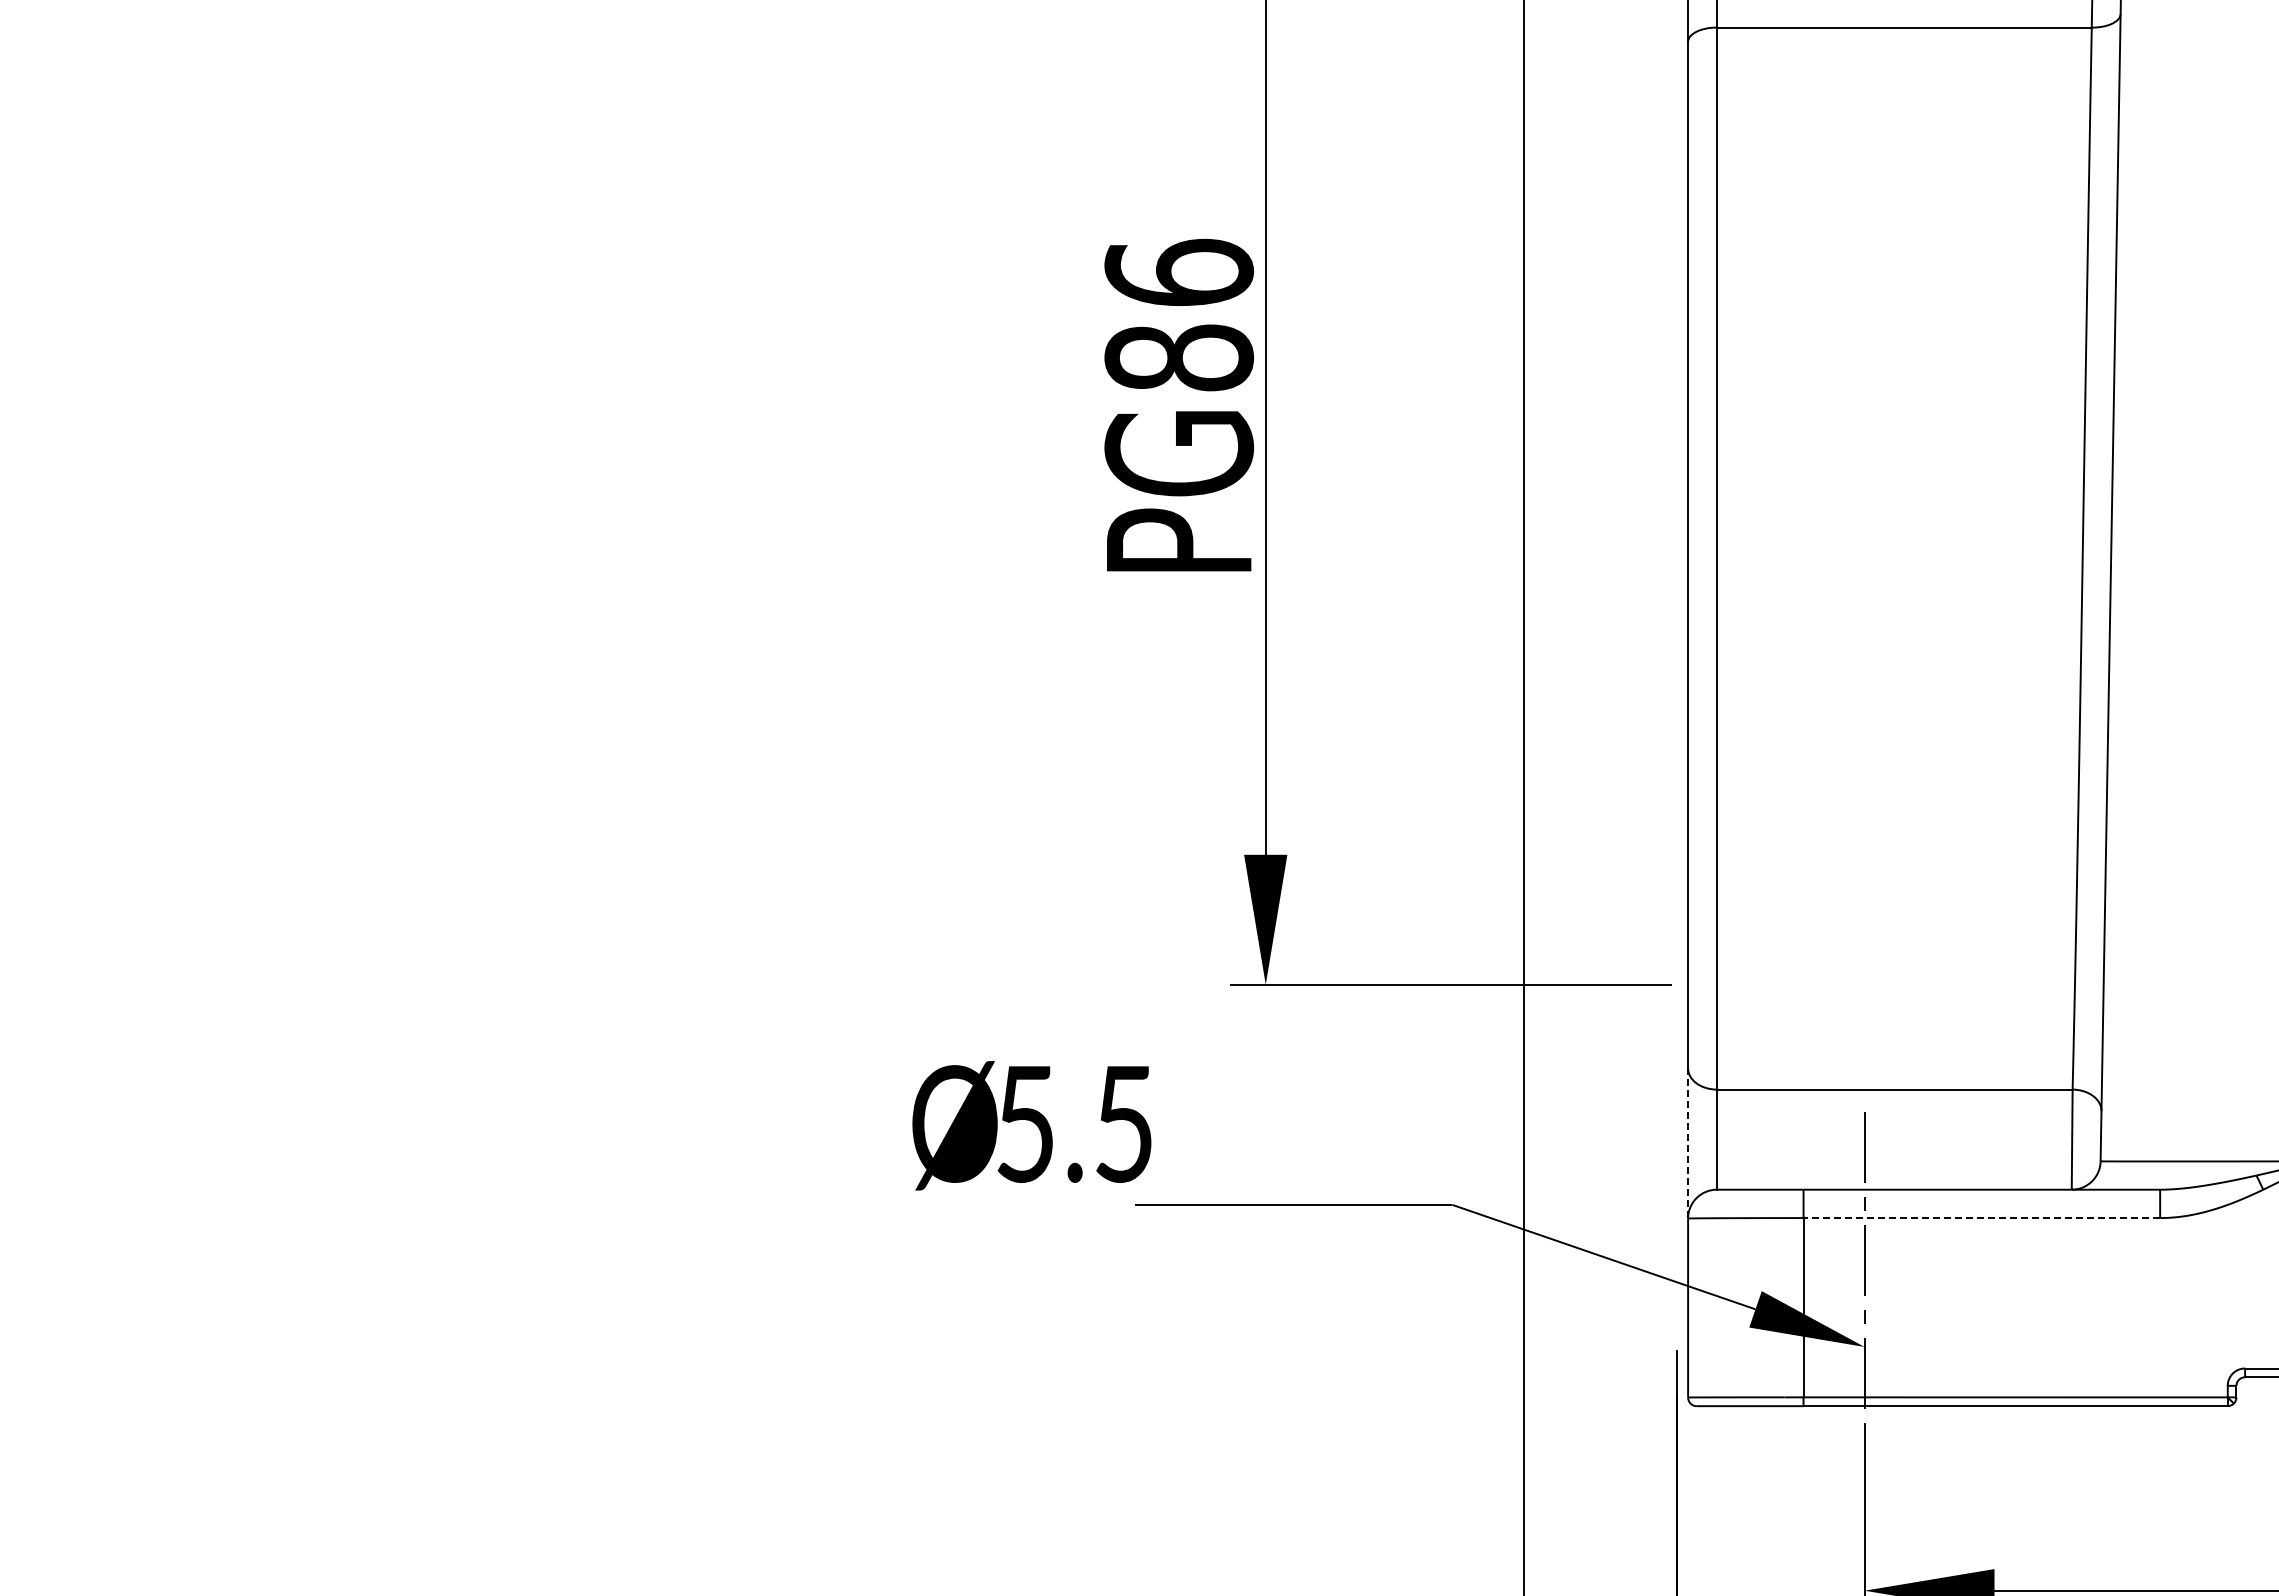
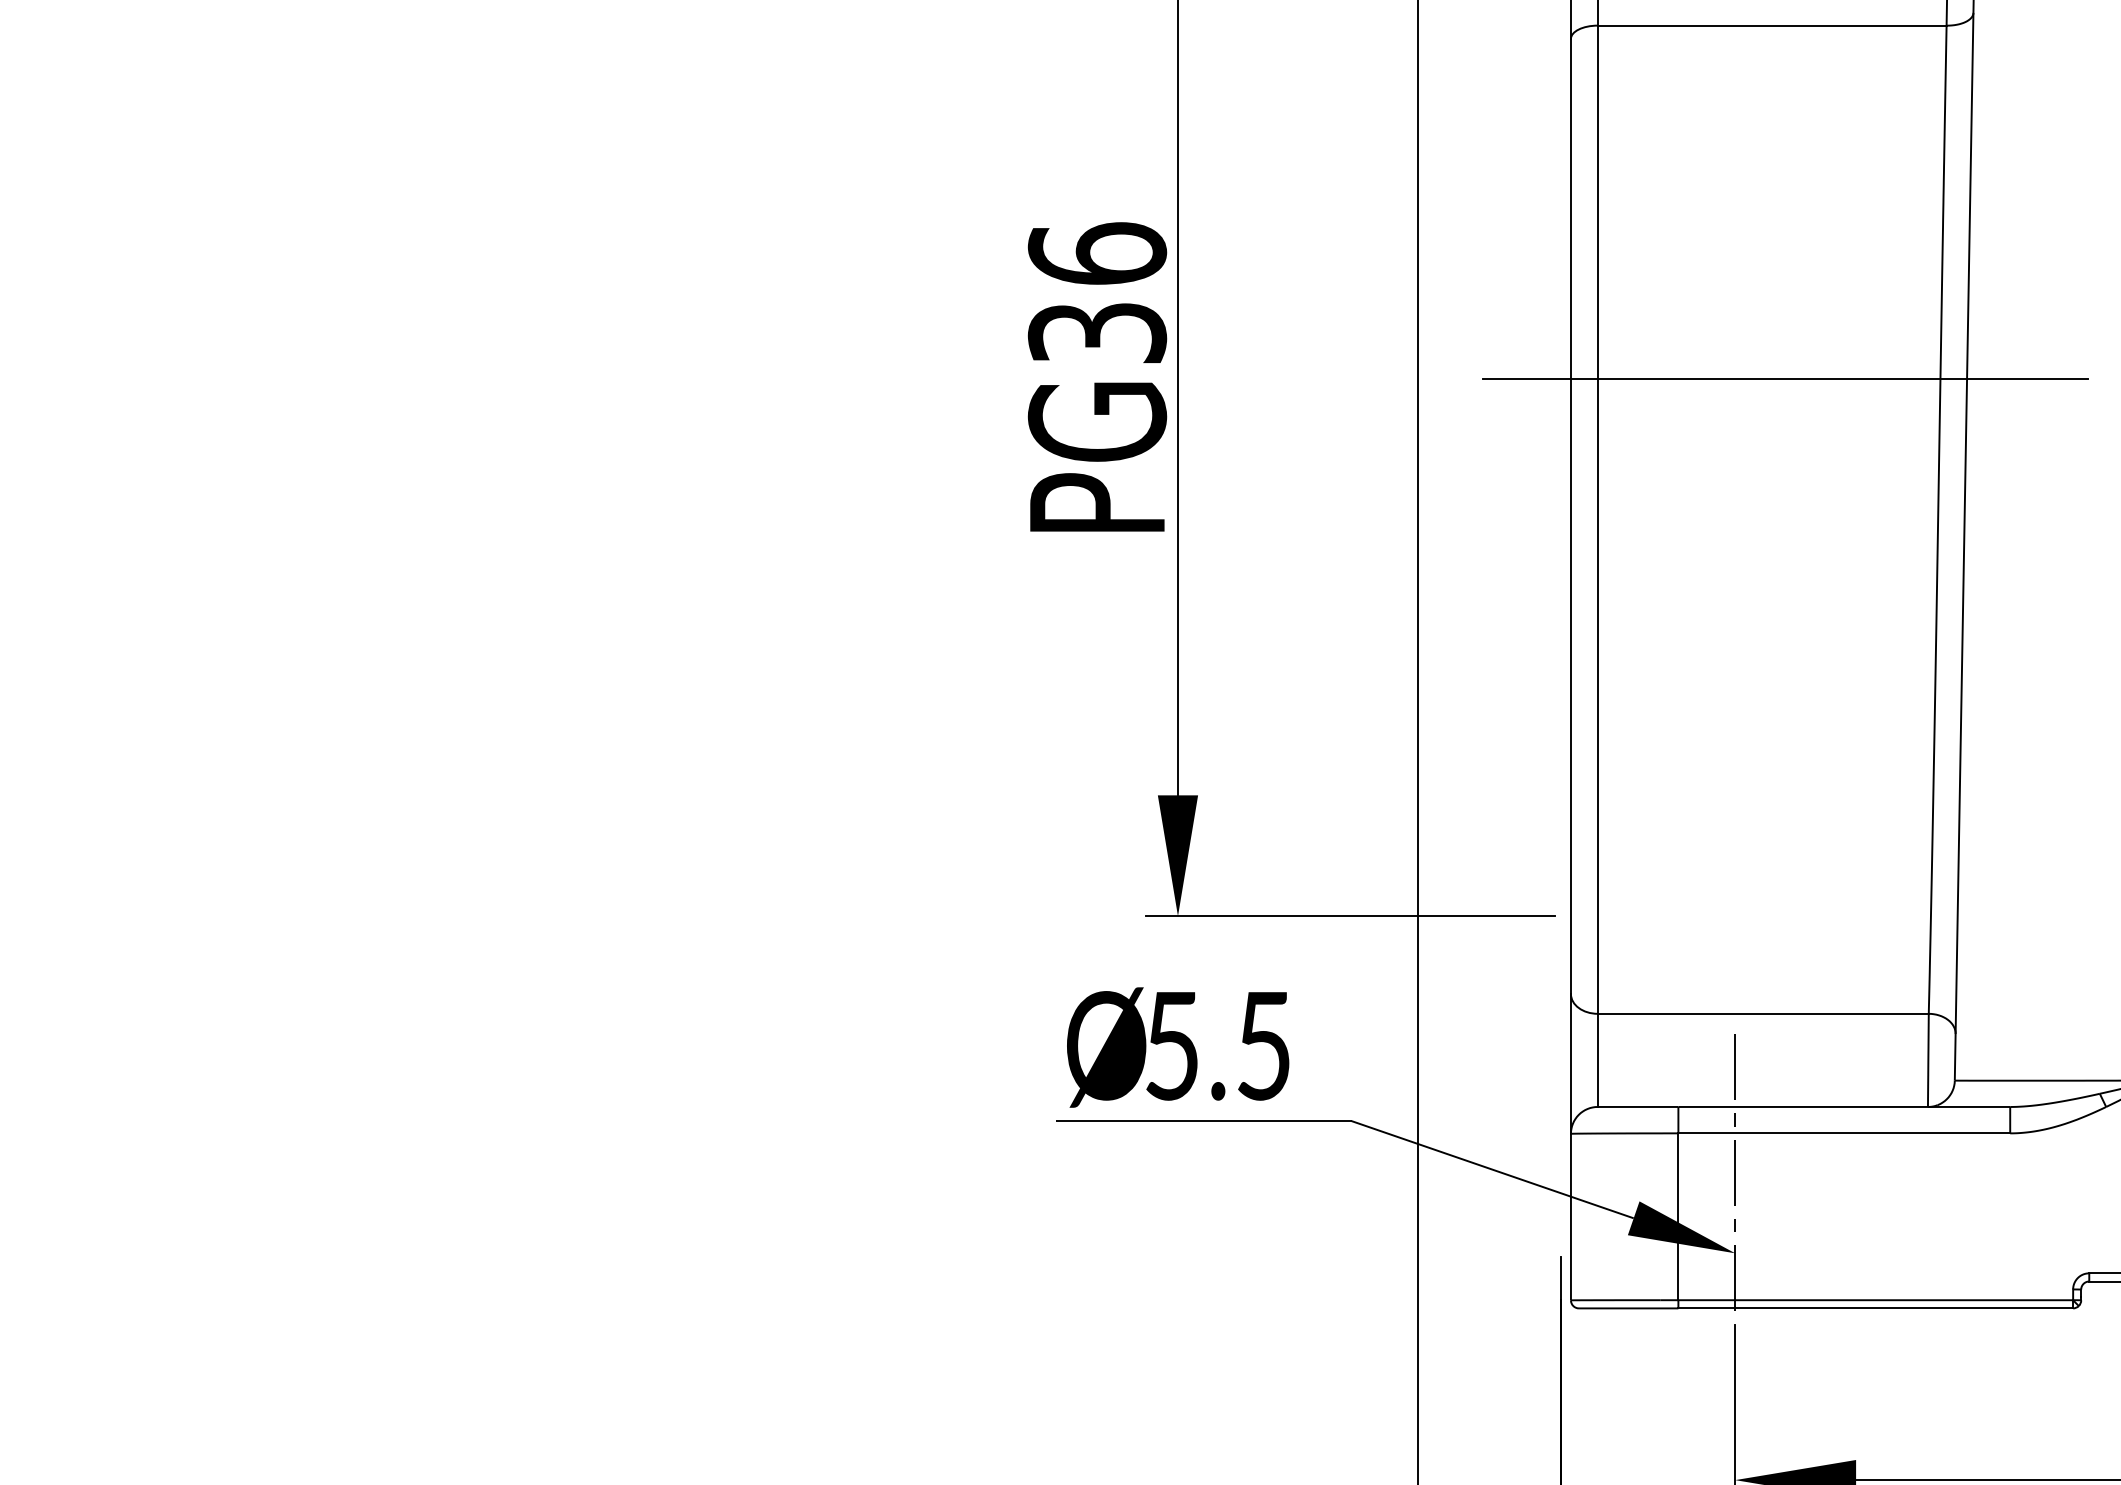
text: (1179, 357) -> (1097, 332), PG86 -> PG36
line: (1918, 407) -> (1785, 379), added
text: (1031, 1125) -> (1177, 1047), moved
line: (1688, 1143) -> (1571, 1063), dashed -> solid
line: (1981, 1218) -> (1843, 1133), dashed -> solid

